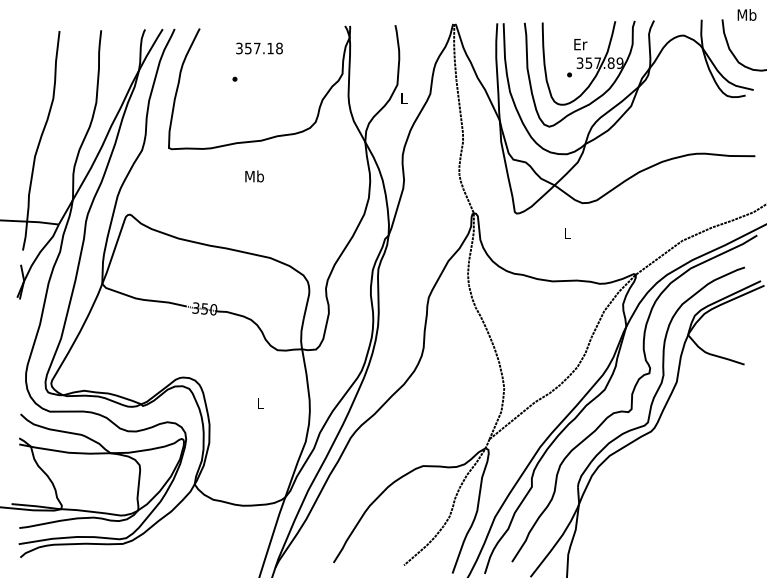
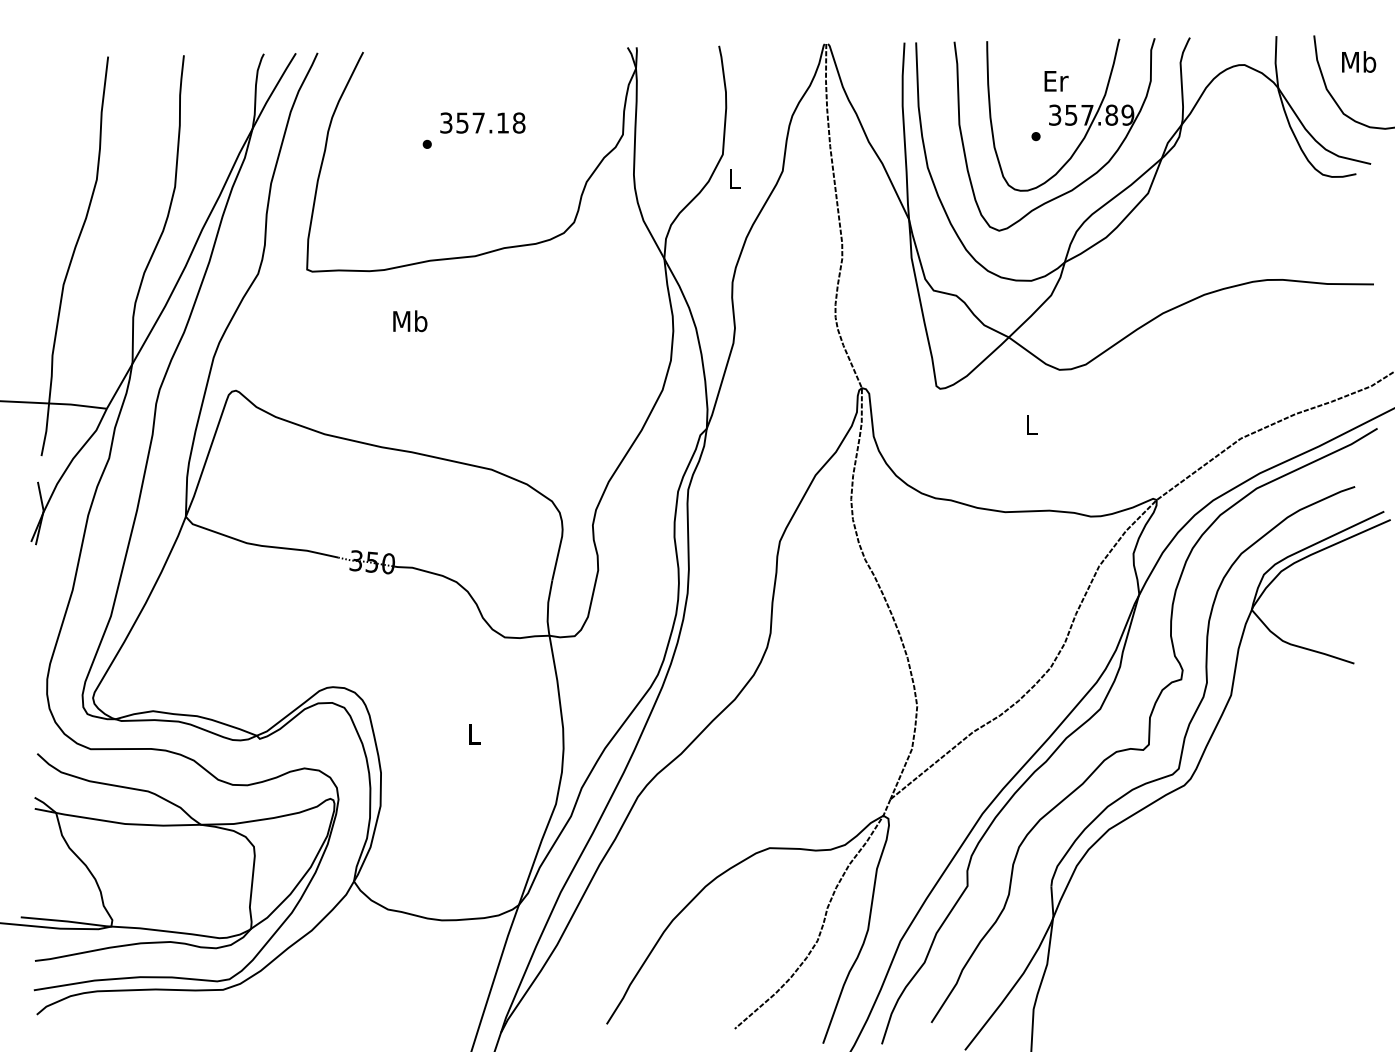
text: (746, 14) -> (1357, 61), moved
text: (259, 48) -> (482, 123), moved
text: (254, 176) -> (410, 321), moved

